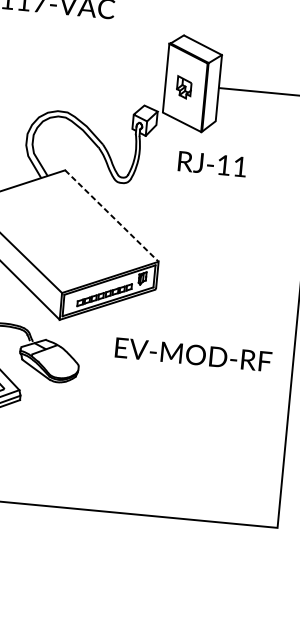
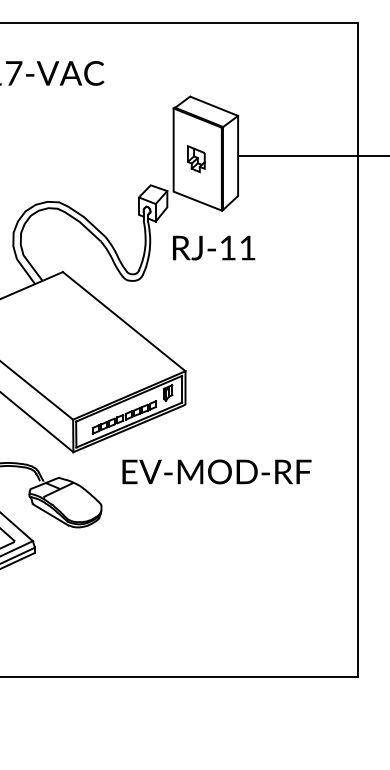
text: (212, 163) -> (214, 247), moved
line: (112, 215) -> (124, 321), dashed -> solid
text: (193, 354) -> (216, 471), moved

